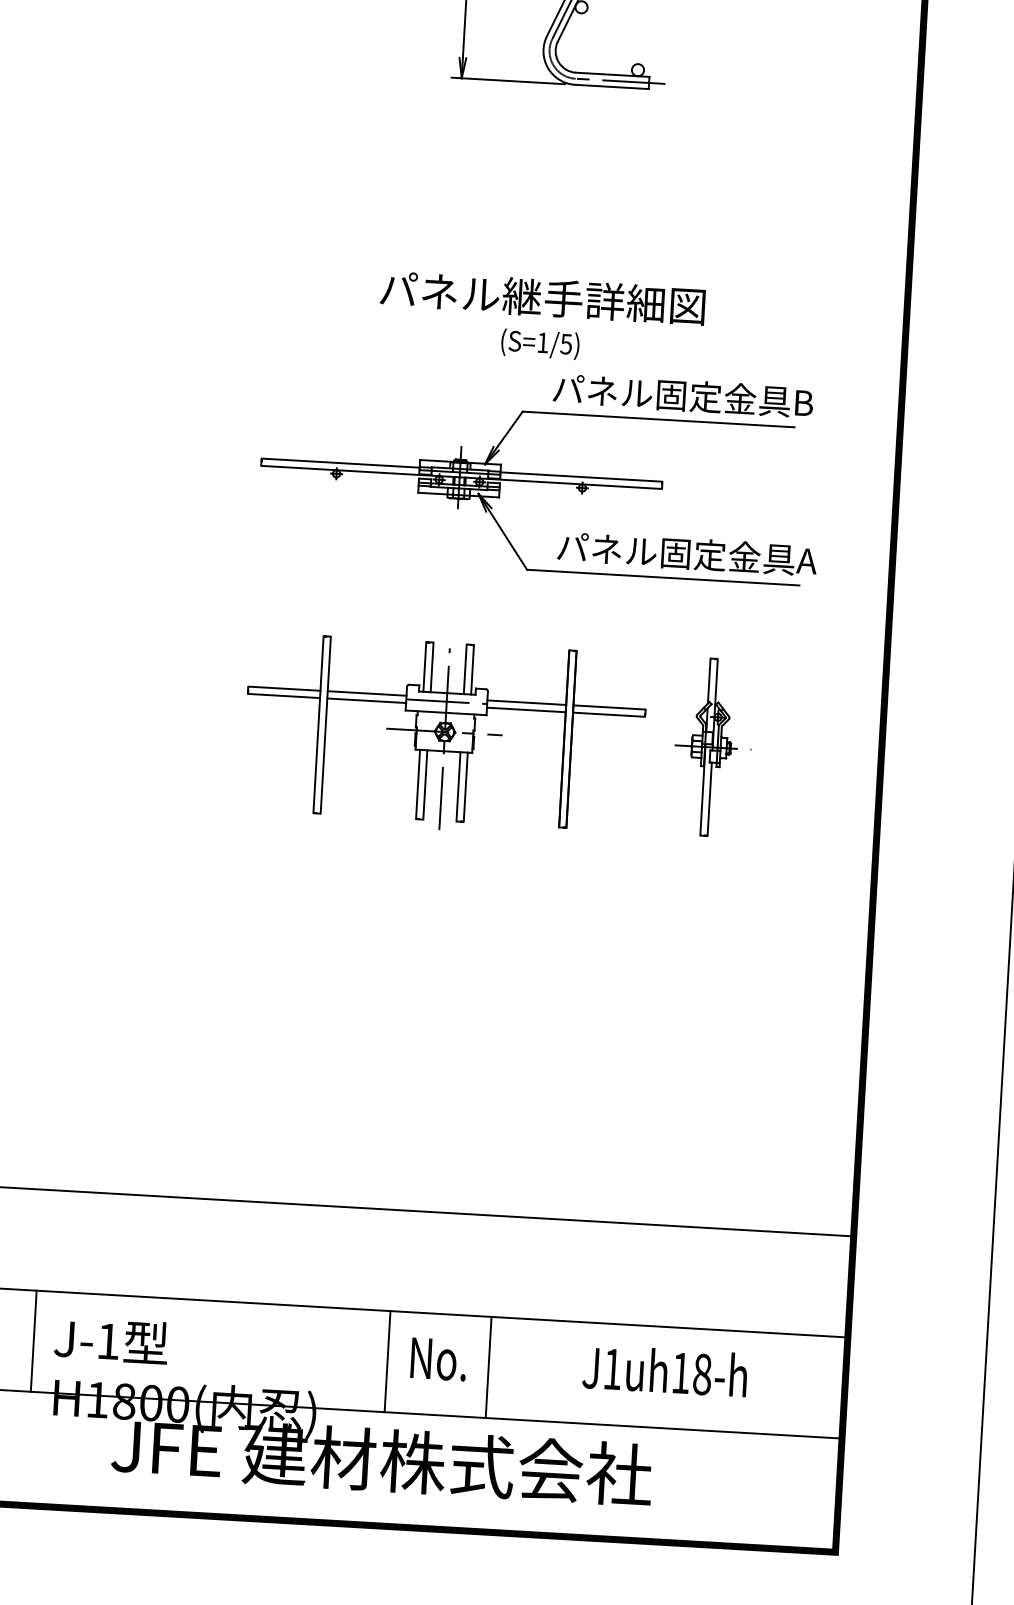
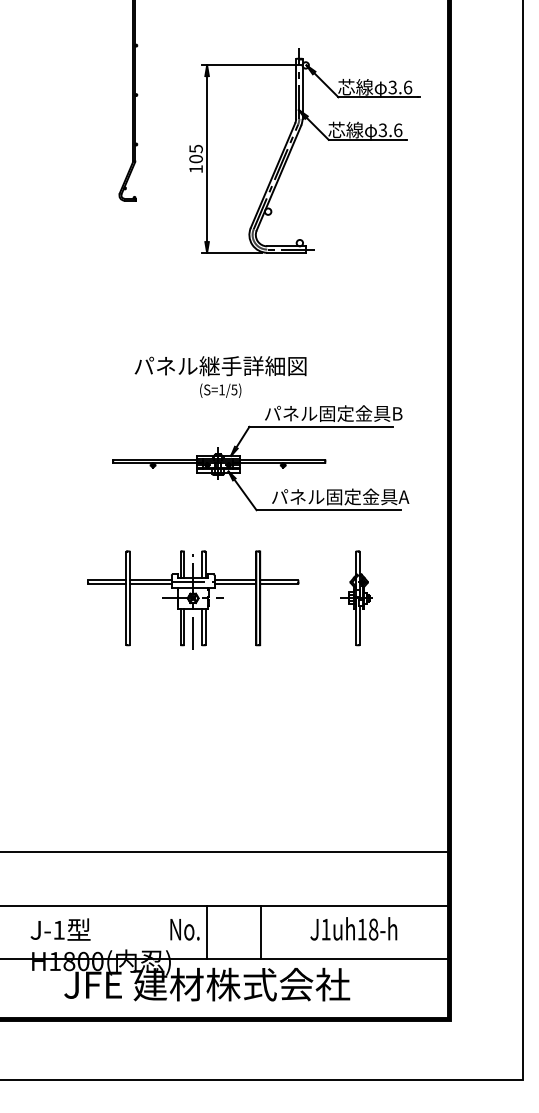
text: (541, 317) -> (220, 376), moved
part: (445, 734) -> (193, 599), moved
line: (33, 1341) -> (19, 932), removed
text: (437, 1359) -> (184, 929), moved

